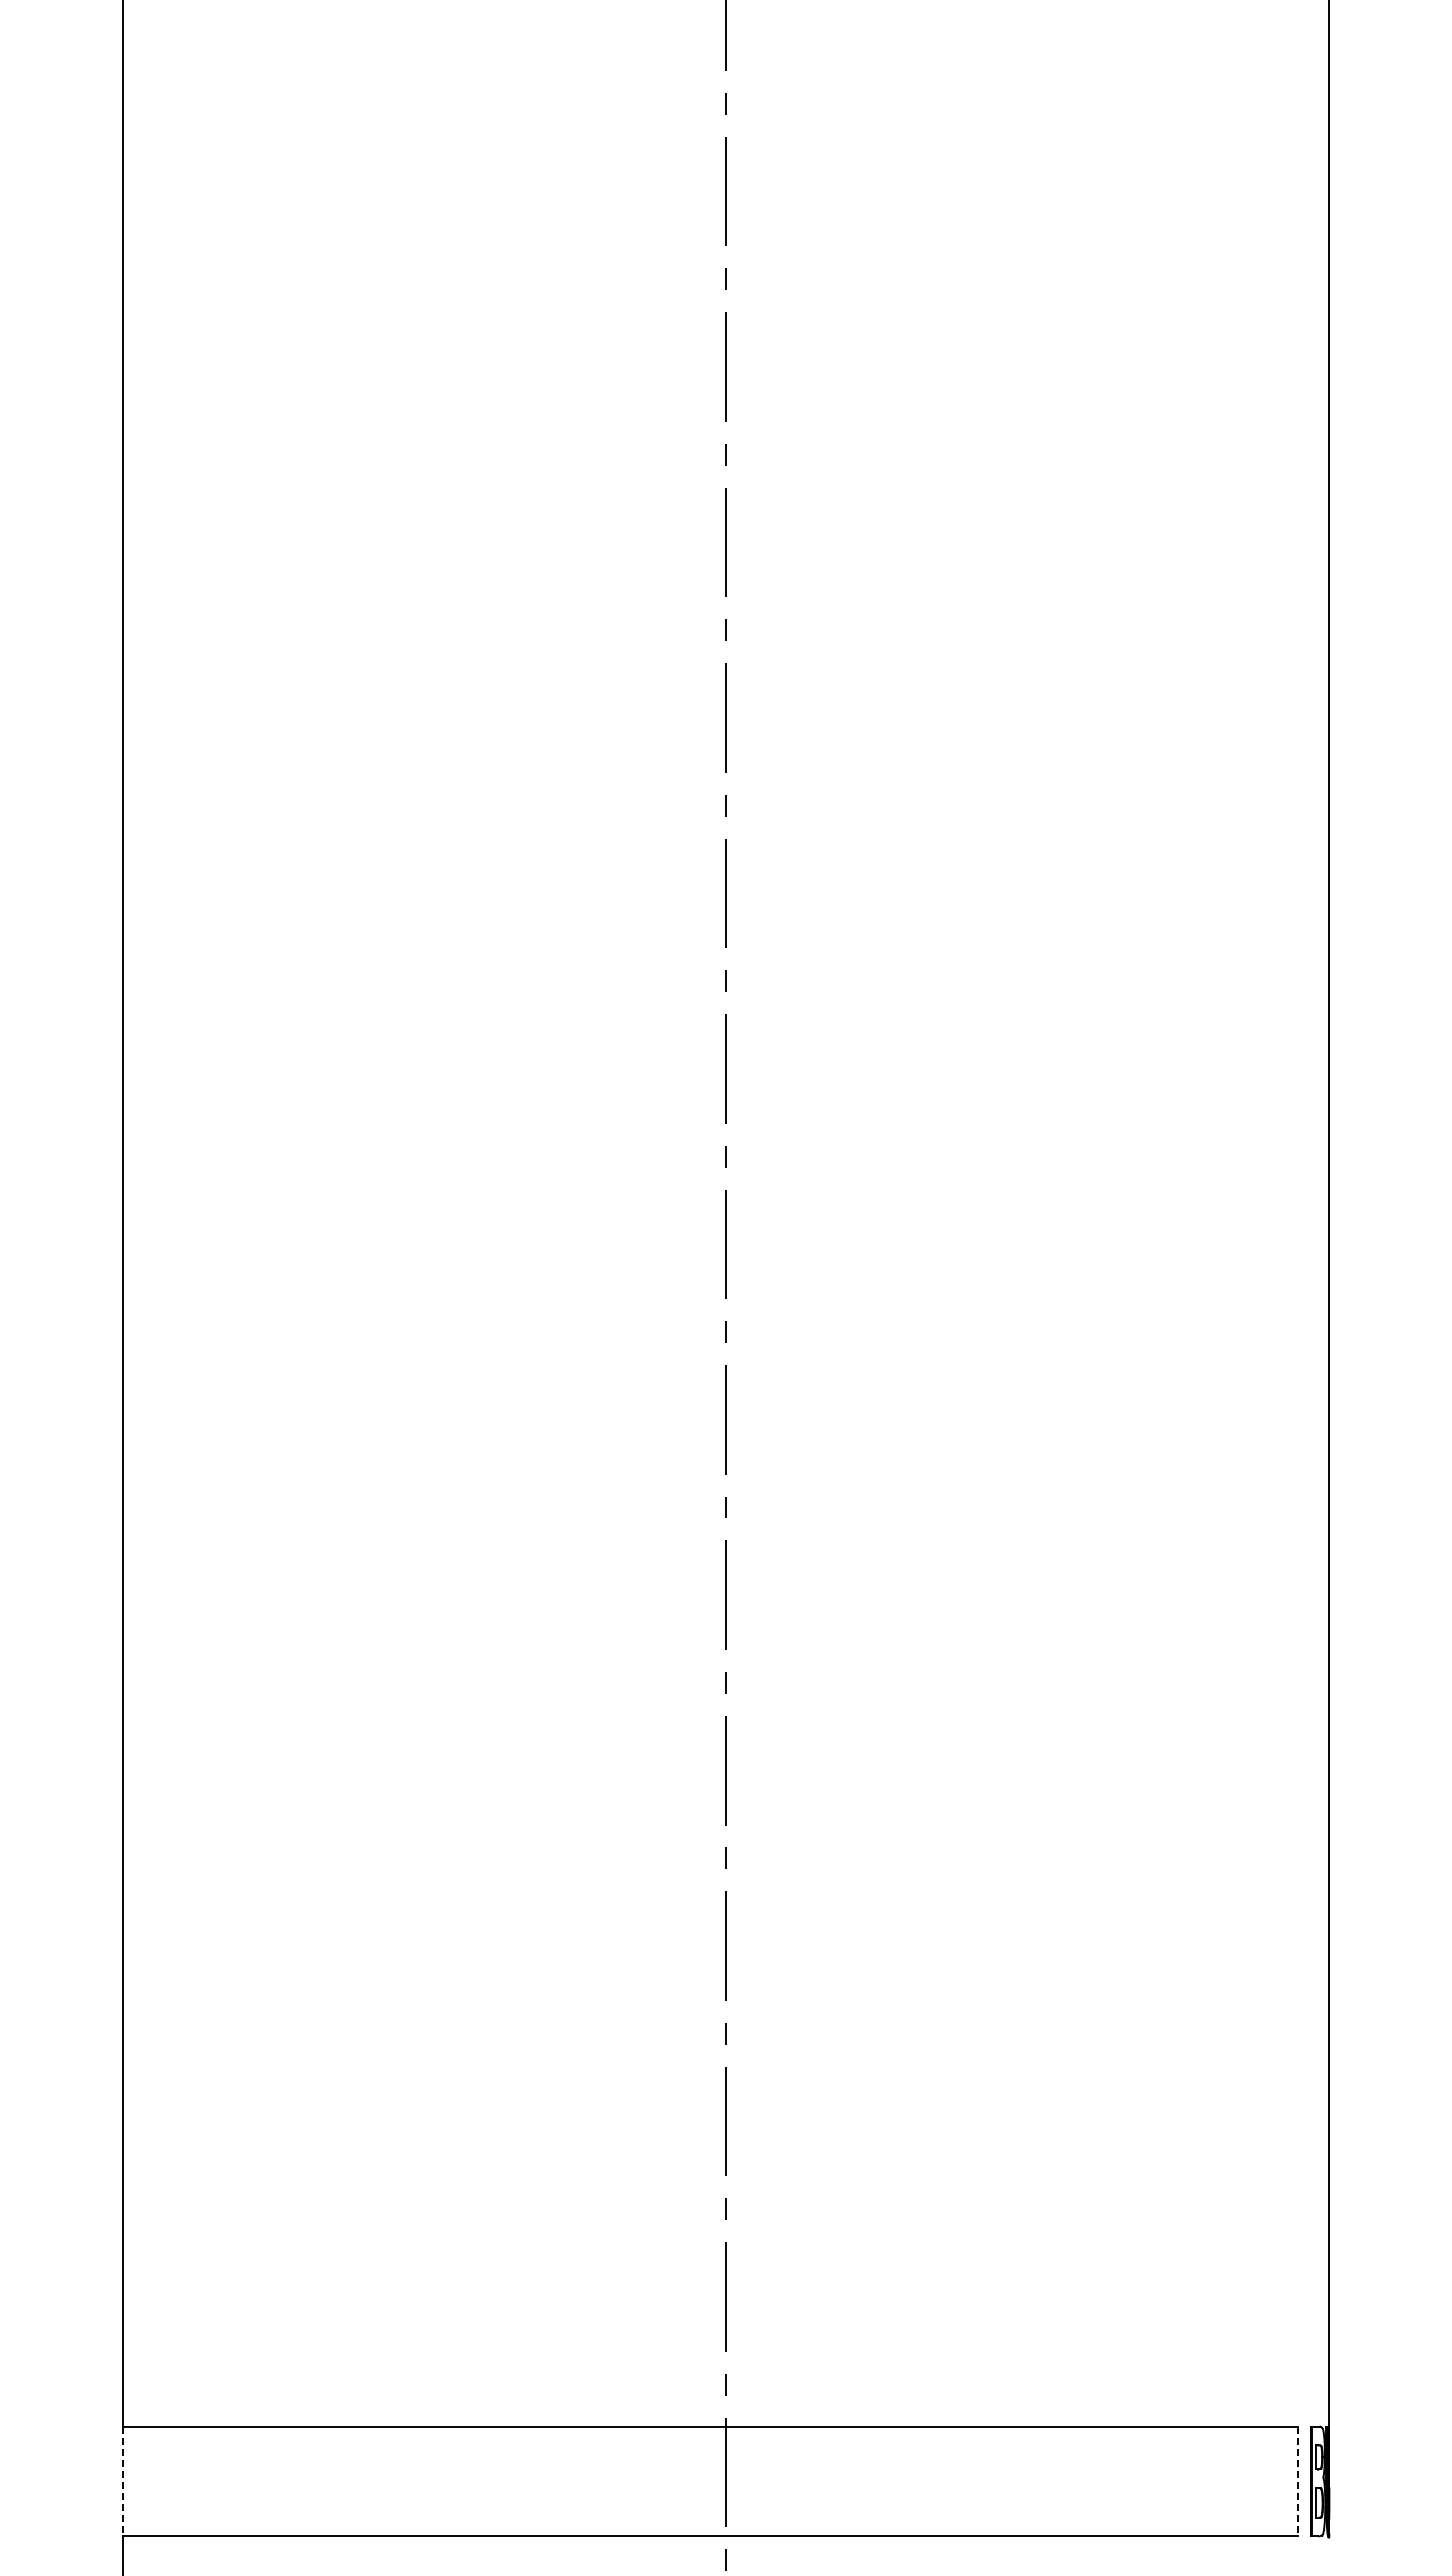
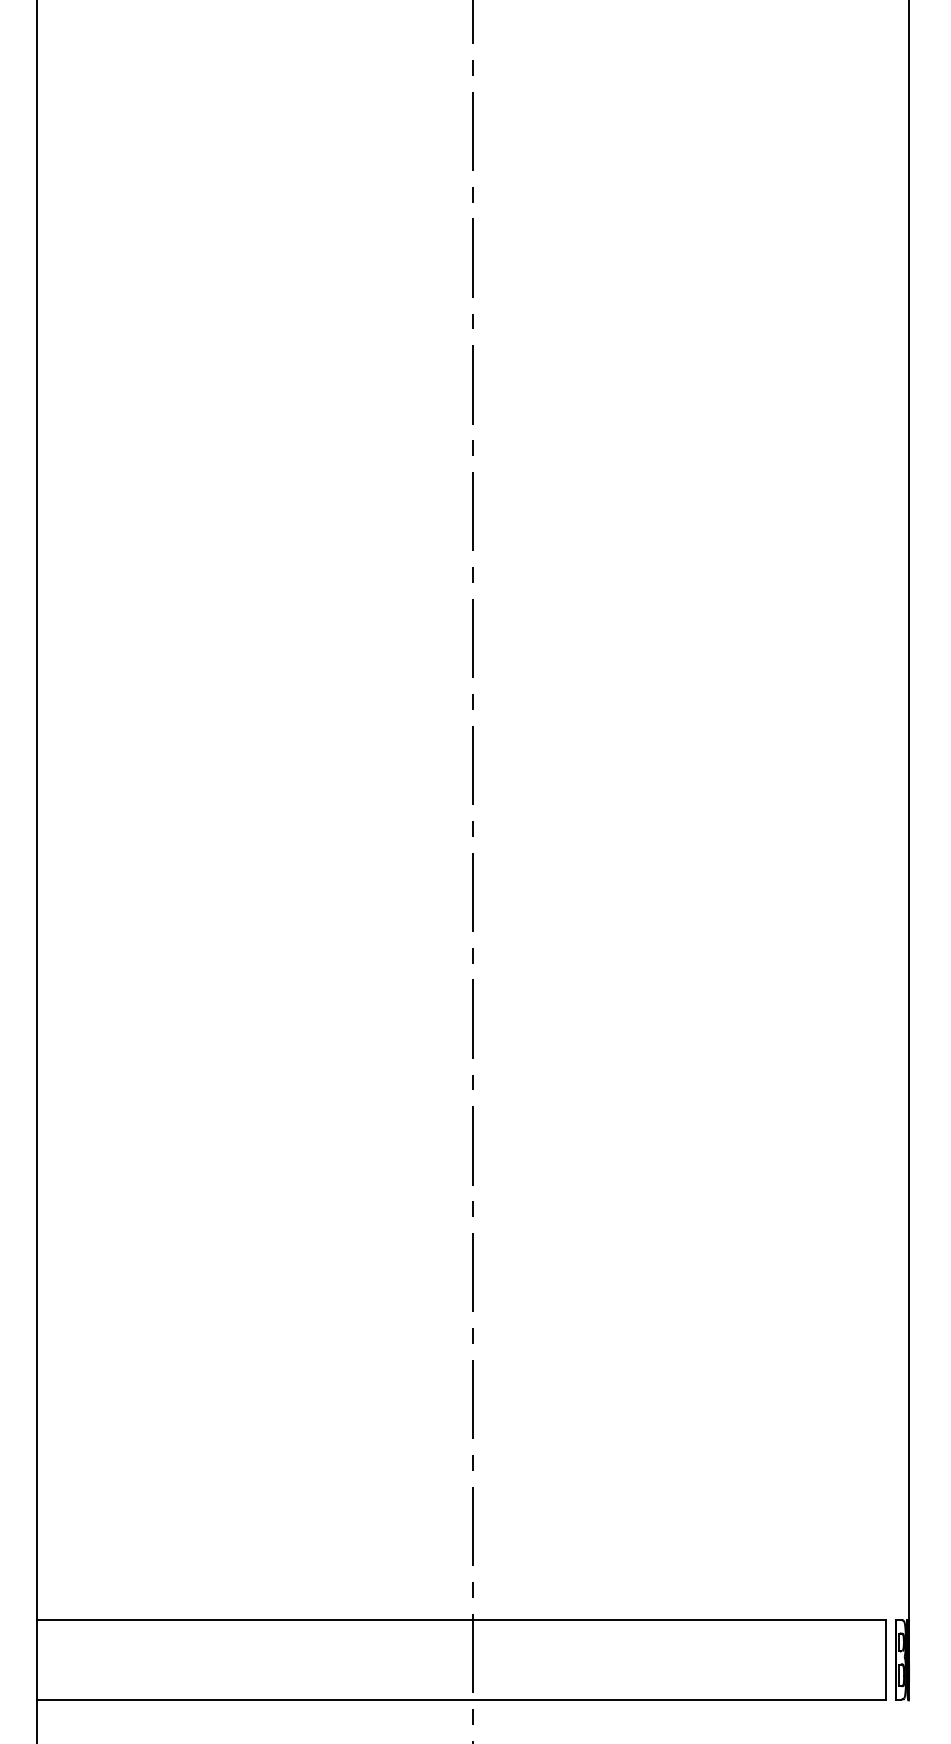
line: (122, 2481) -> (36, 1659), dashed -> solid
line: (1297, 2481) -> (886, 1659), dashed -> solid

